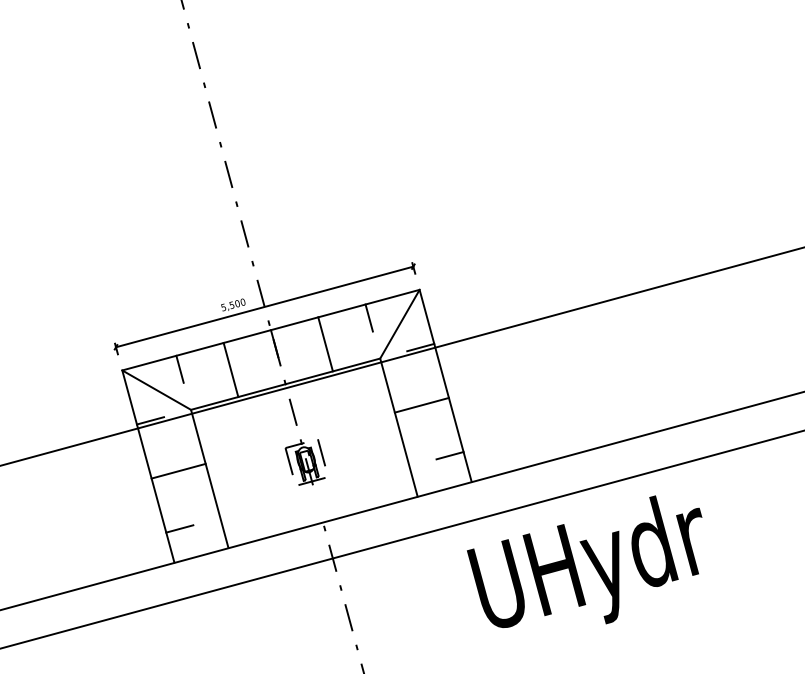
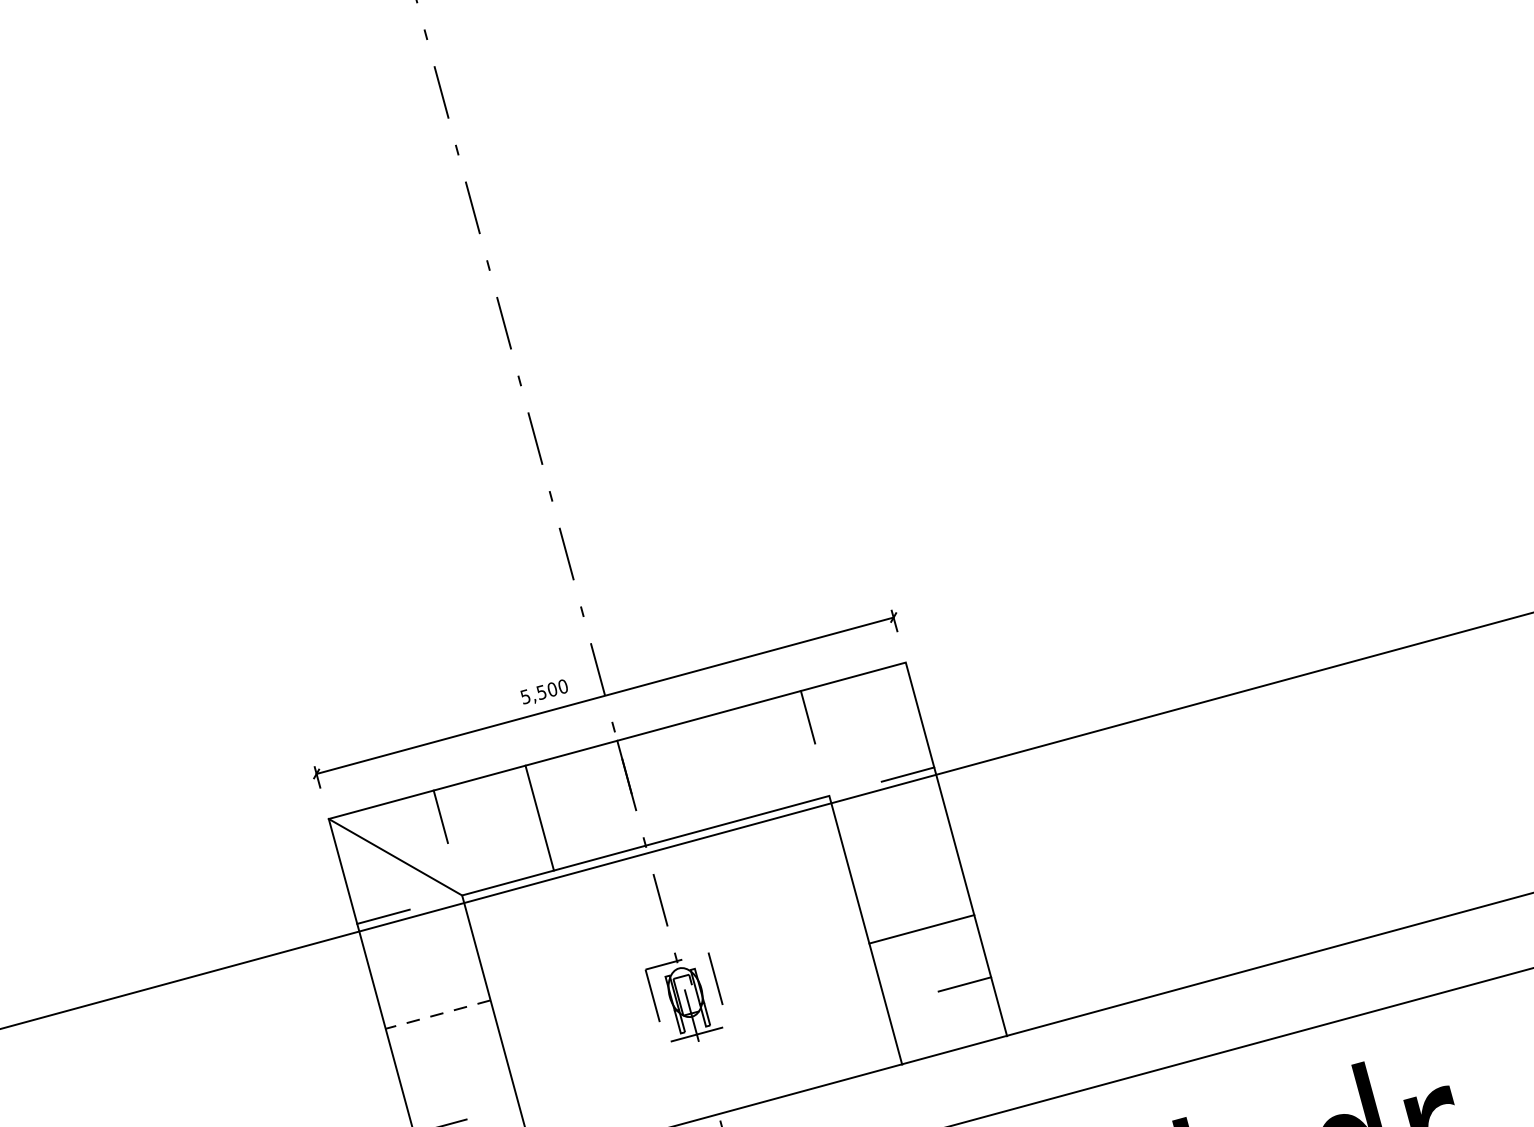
line: (399, 323) -> (866, 727), removed
line: (325, 344) -> (723, 768), removed
line: (421, 404) -> (921, 927), moved
line: (178, 471) -> (437, 1015), solid -> dashed

